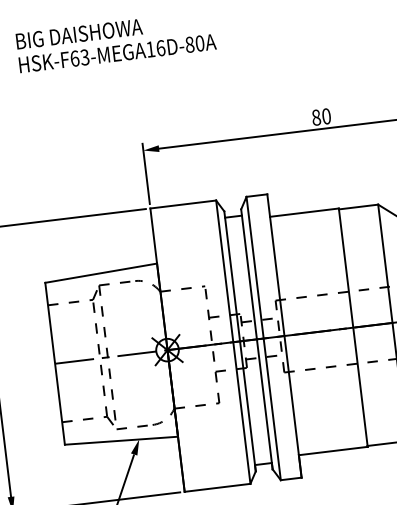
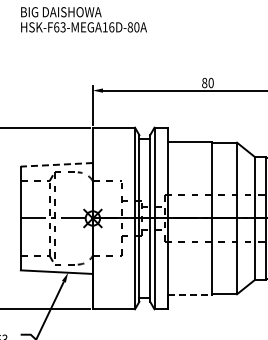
line: (100, 272) -> (56, 164), solid -> dashed
line: (334, 450) -> (190, 294), solid -> dashed

